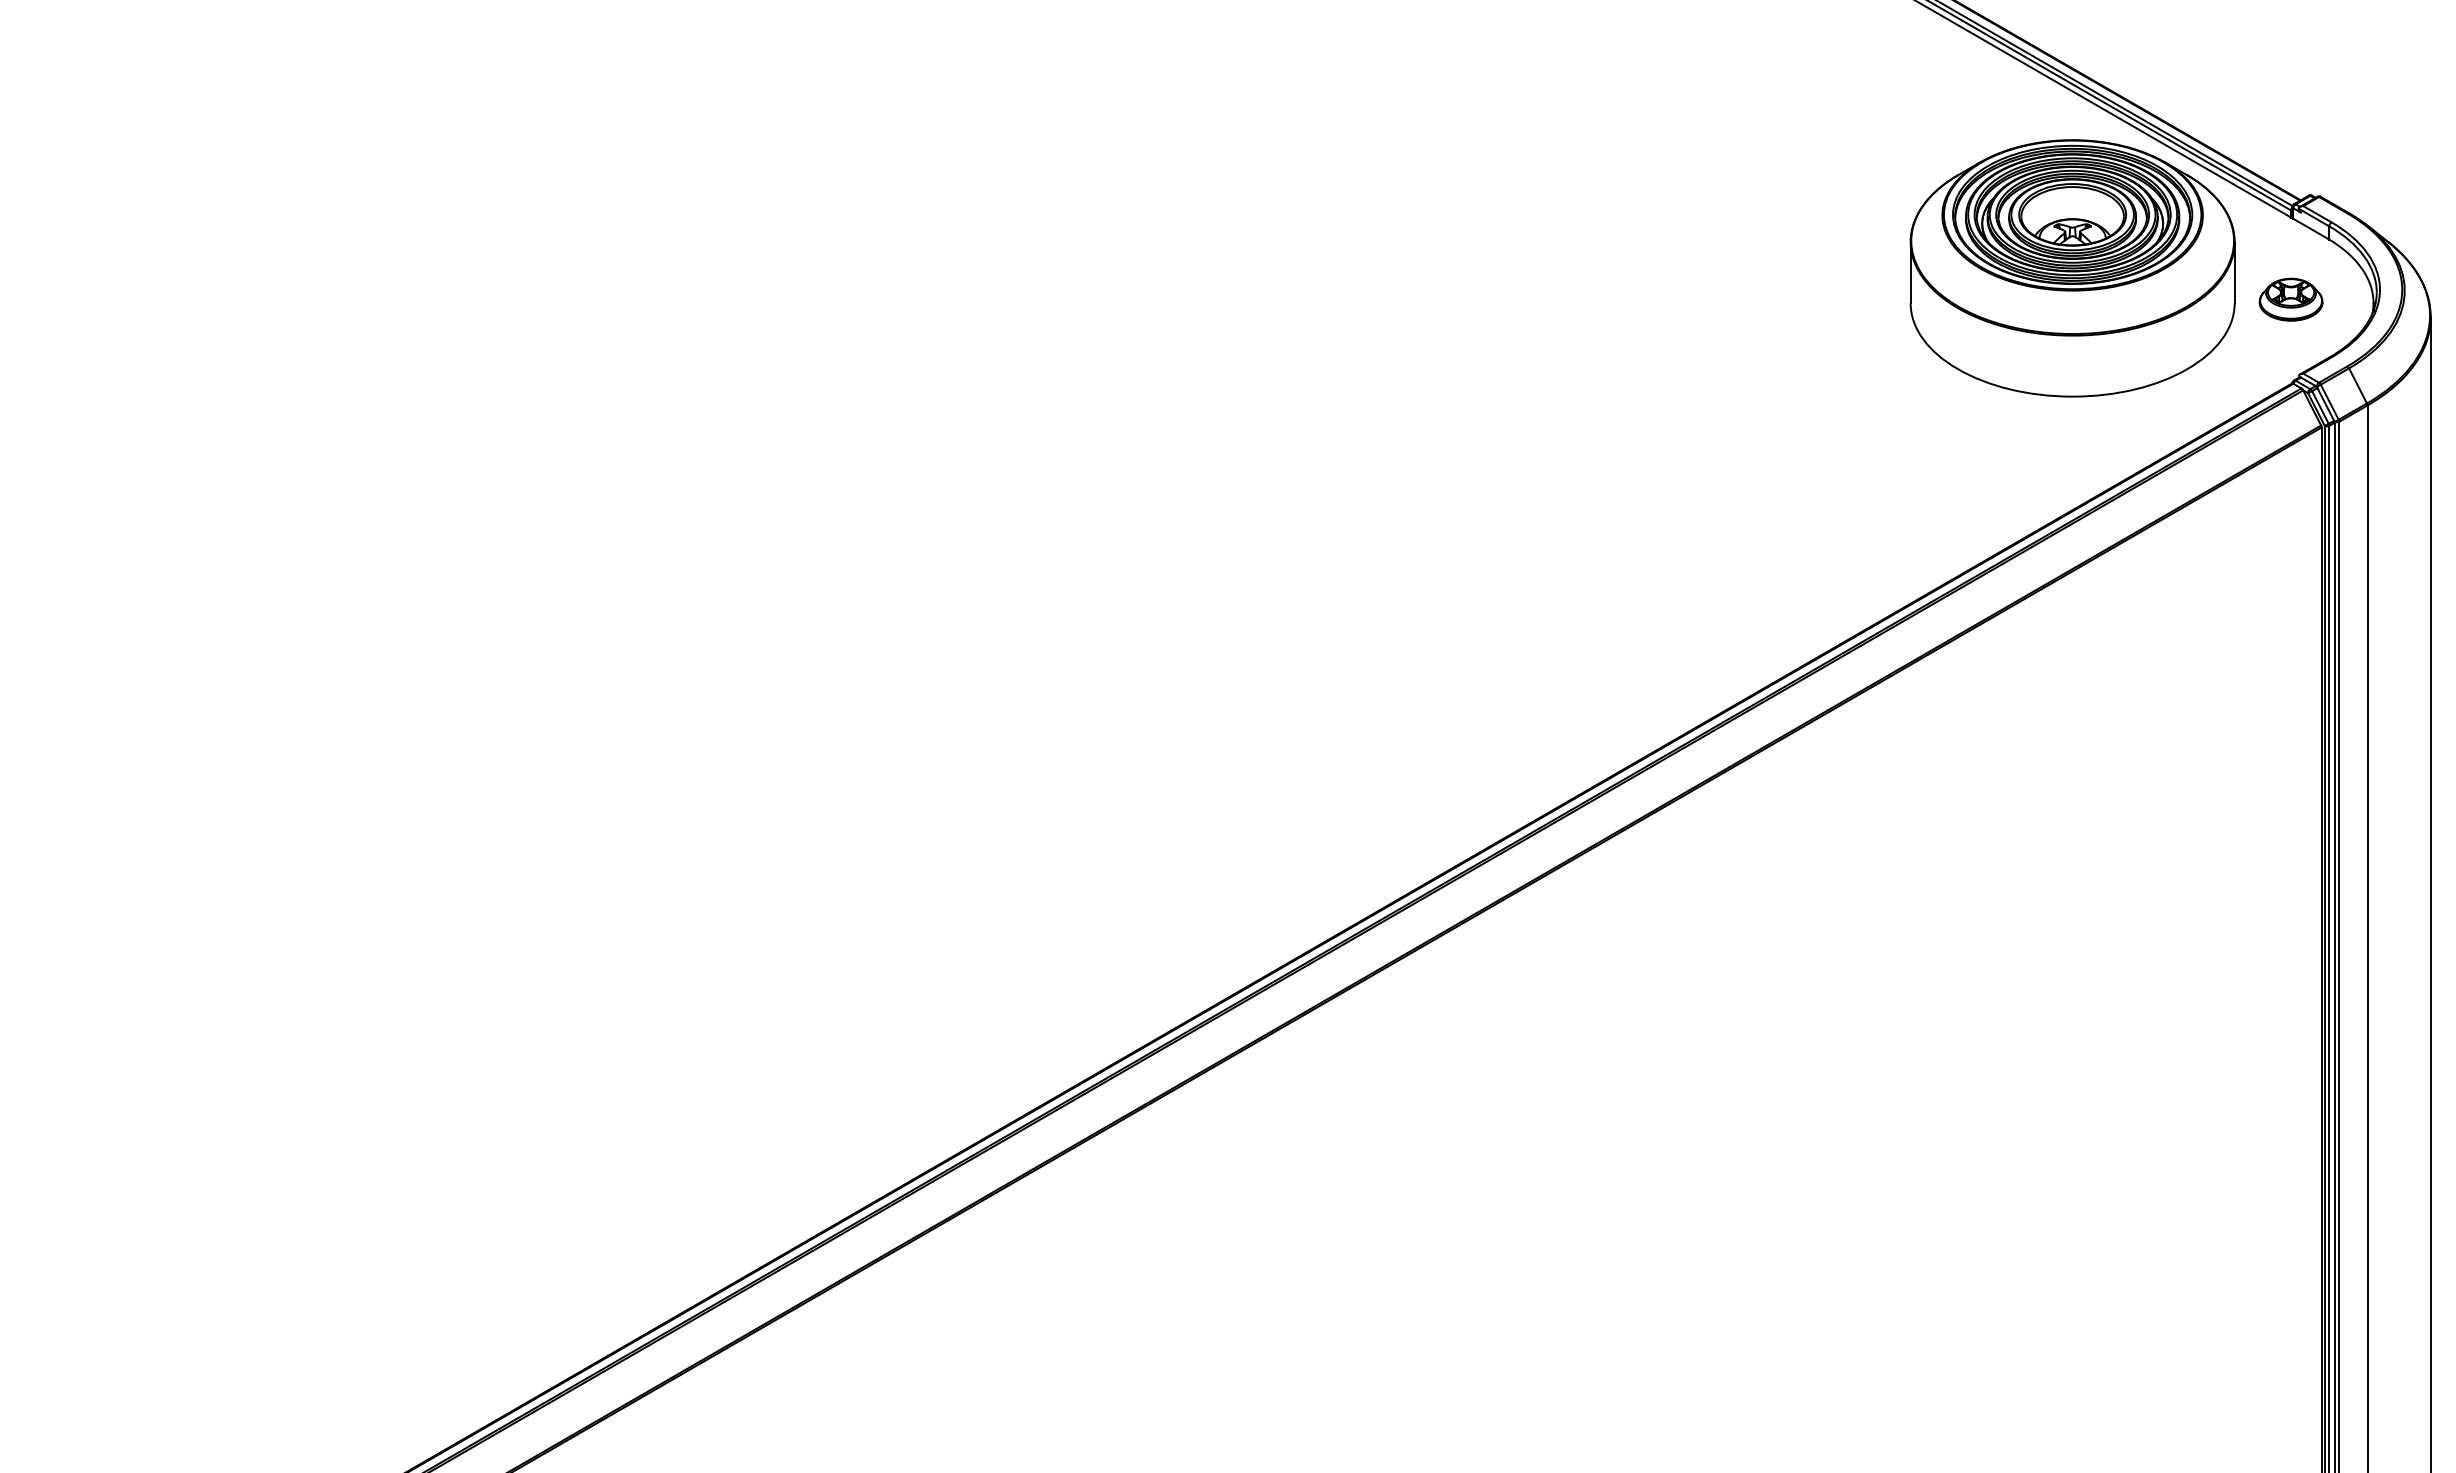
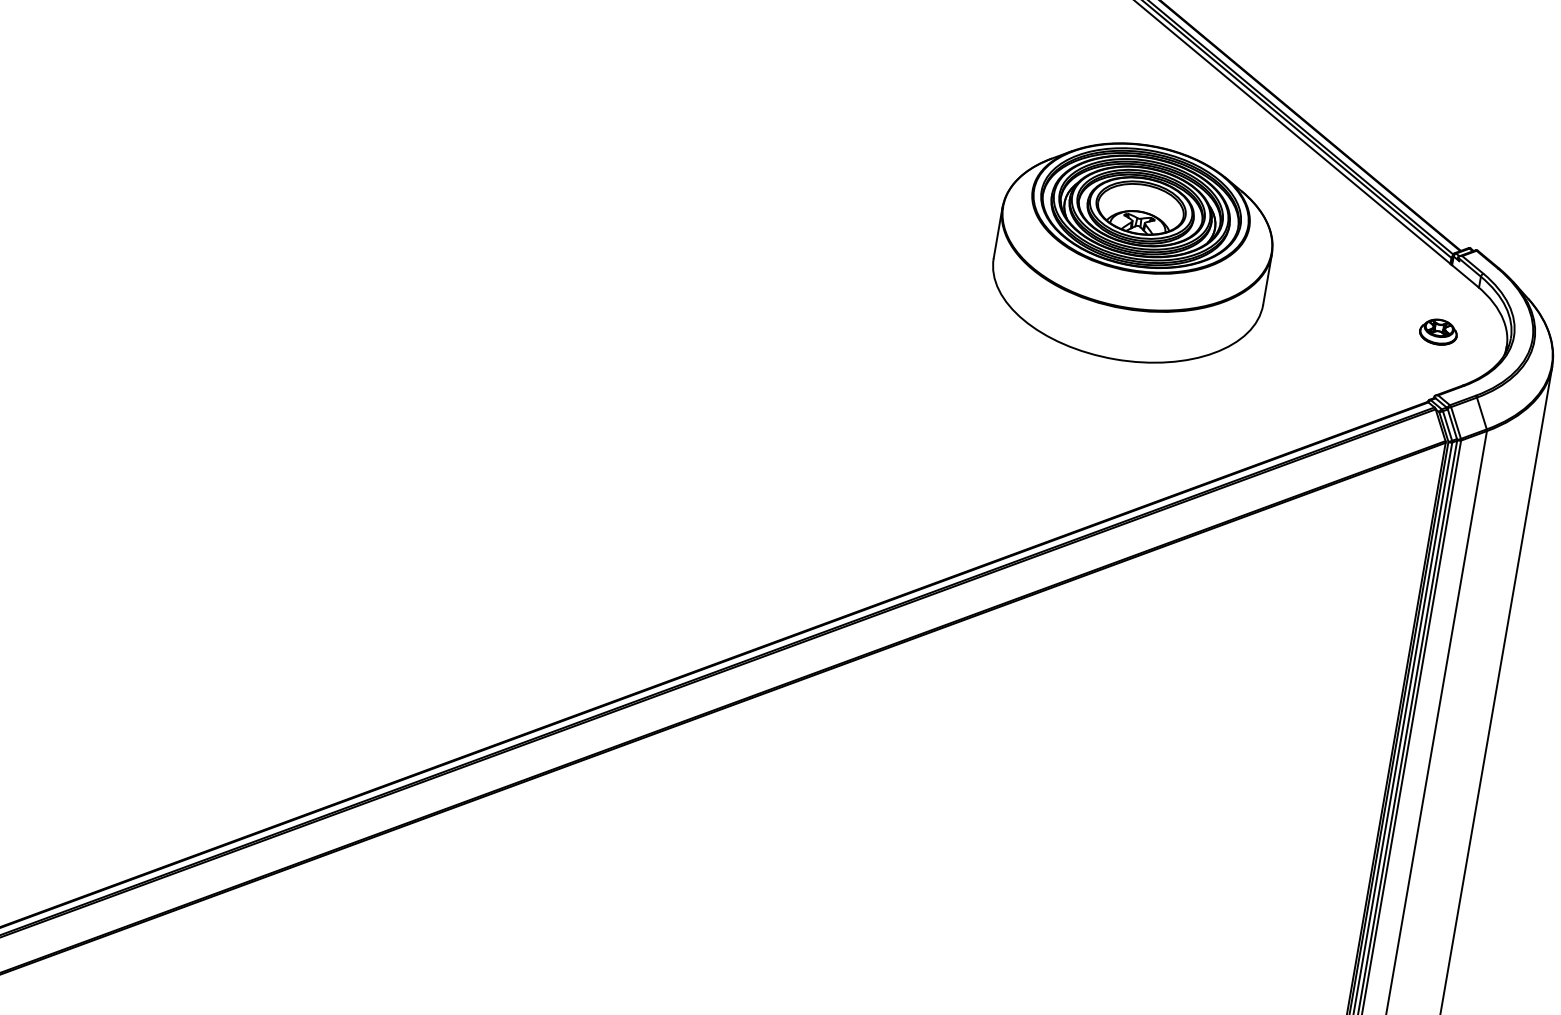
part: (2072, 268) -> (1133, 252), moved
part: (2290, 299) -> (1438, 331), size x0.7

